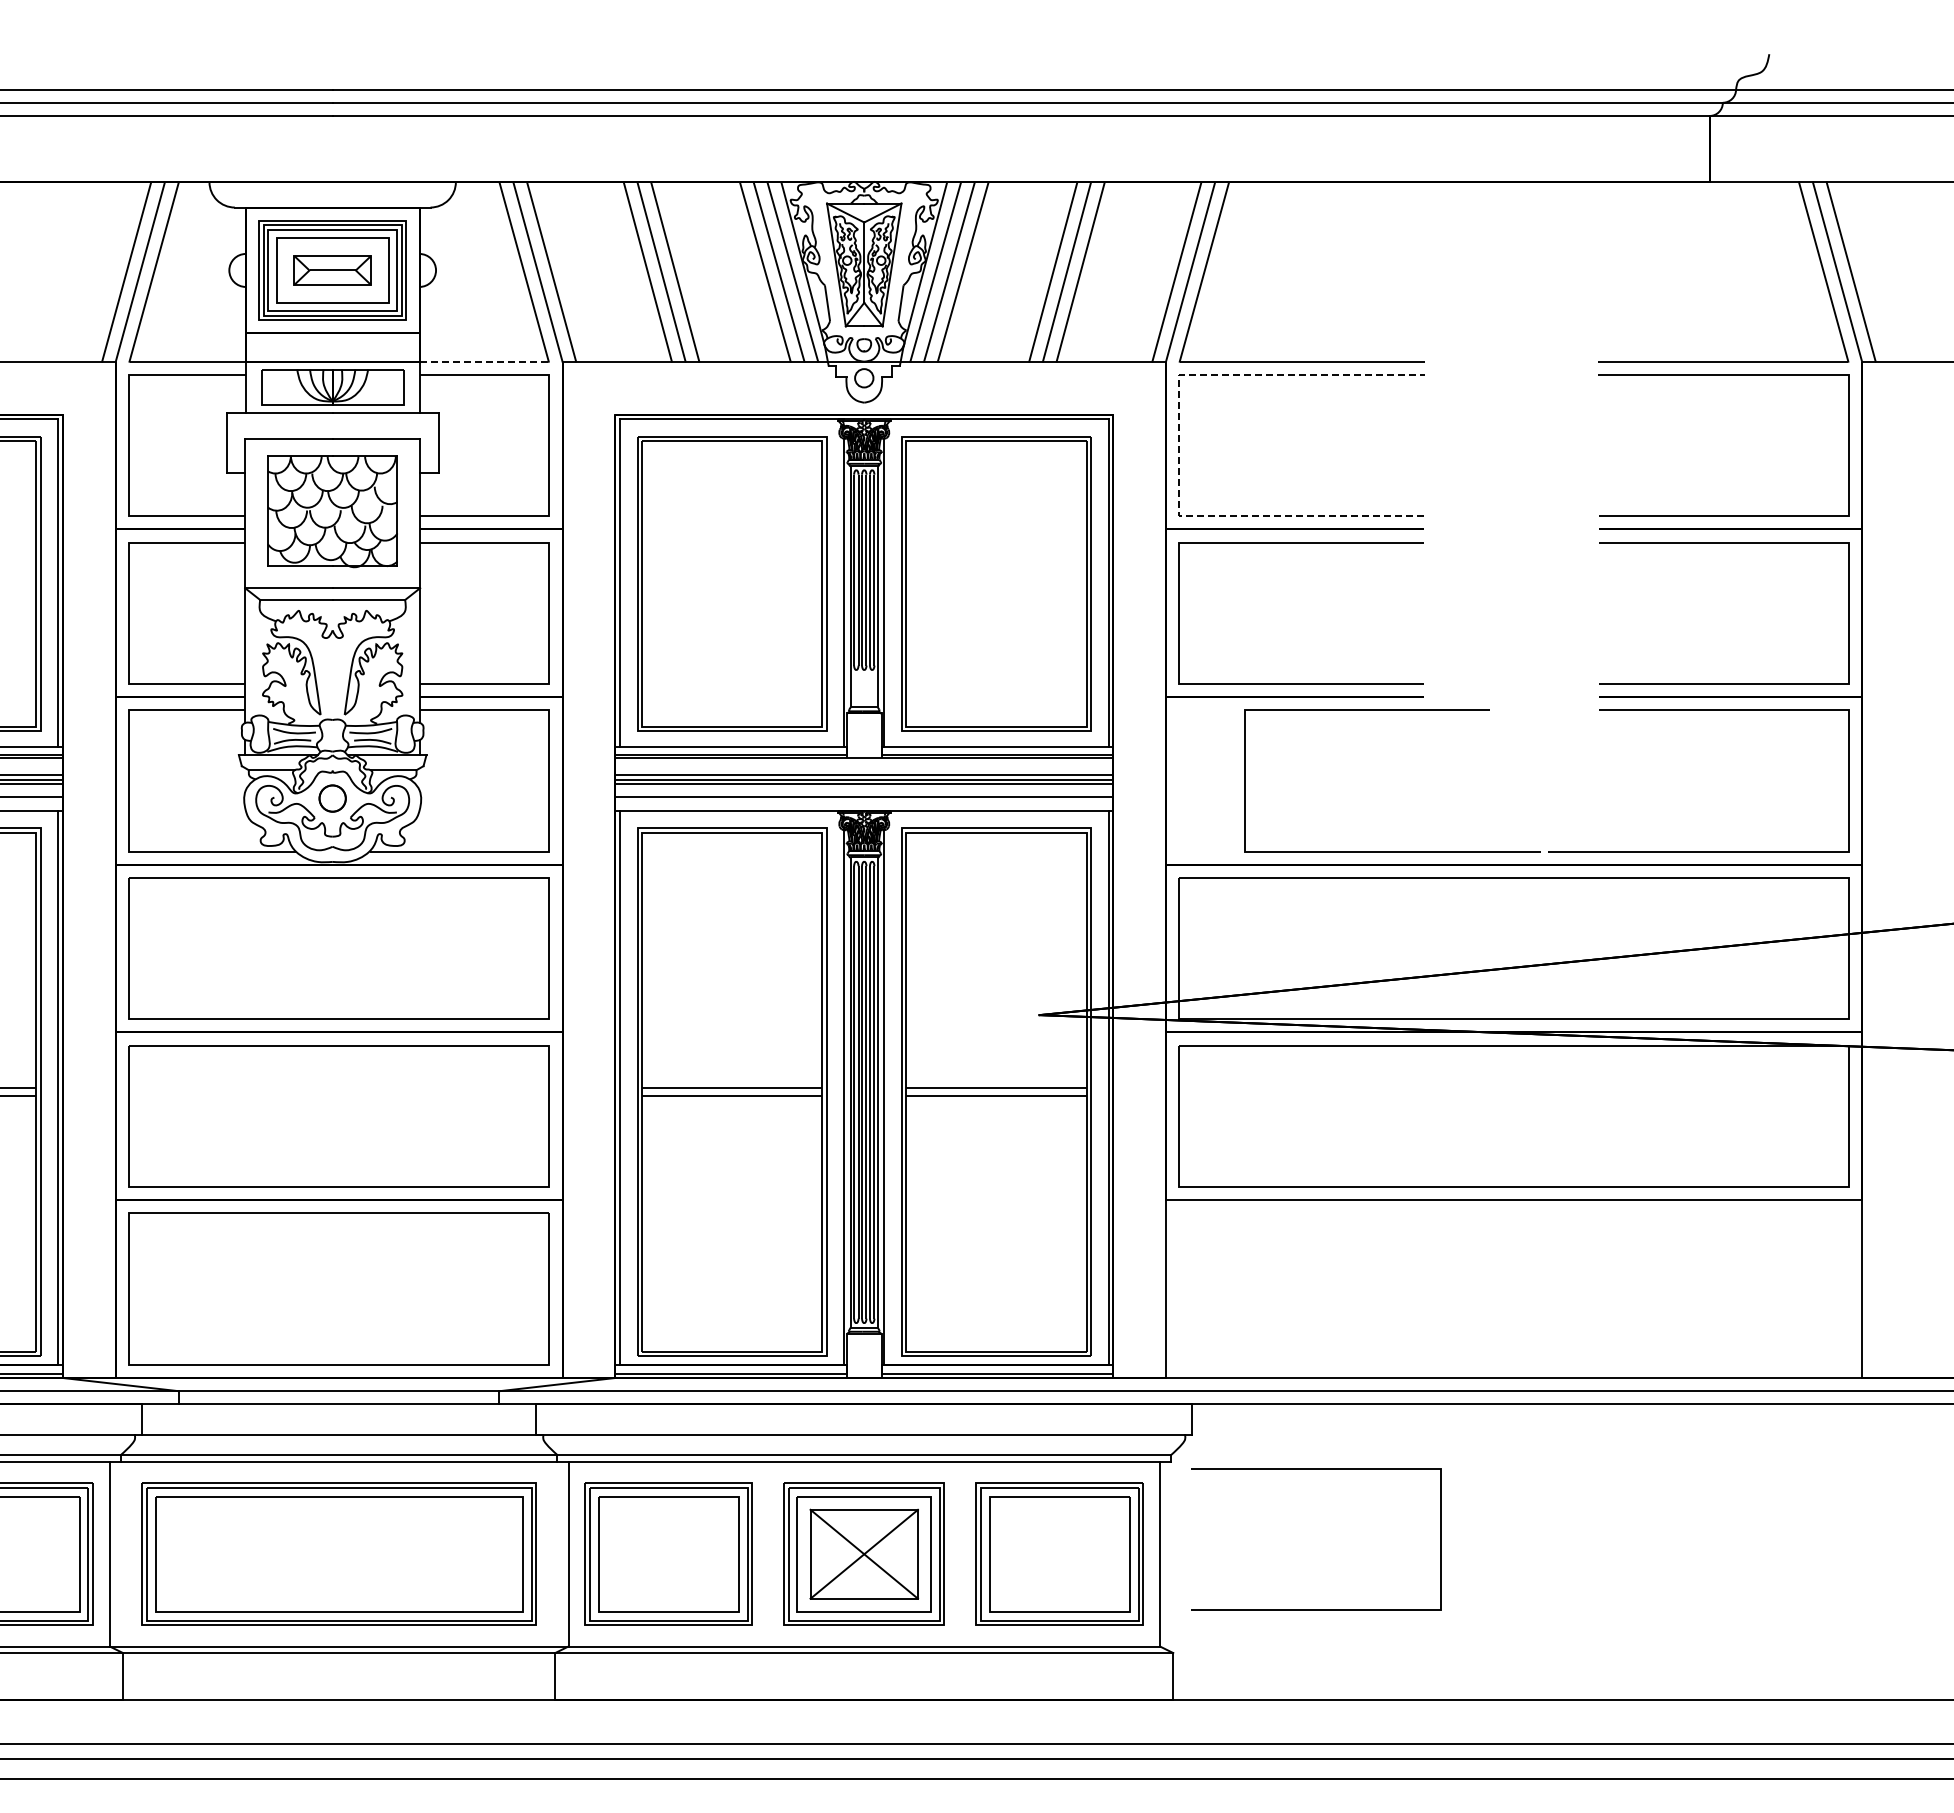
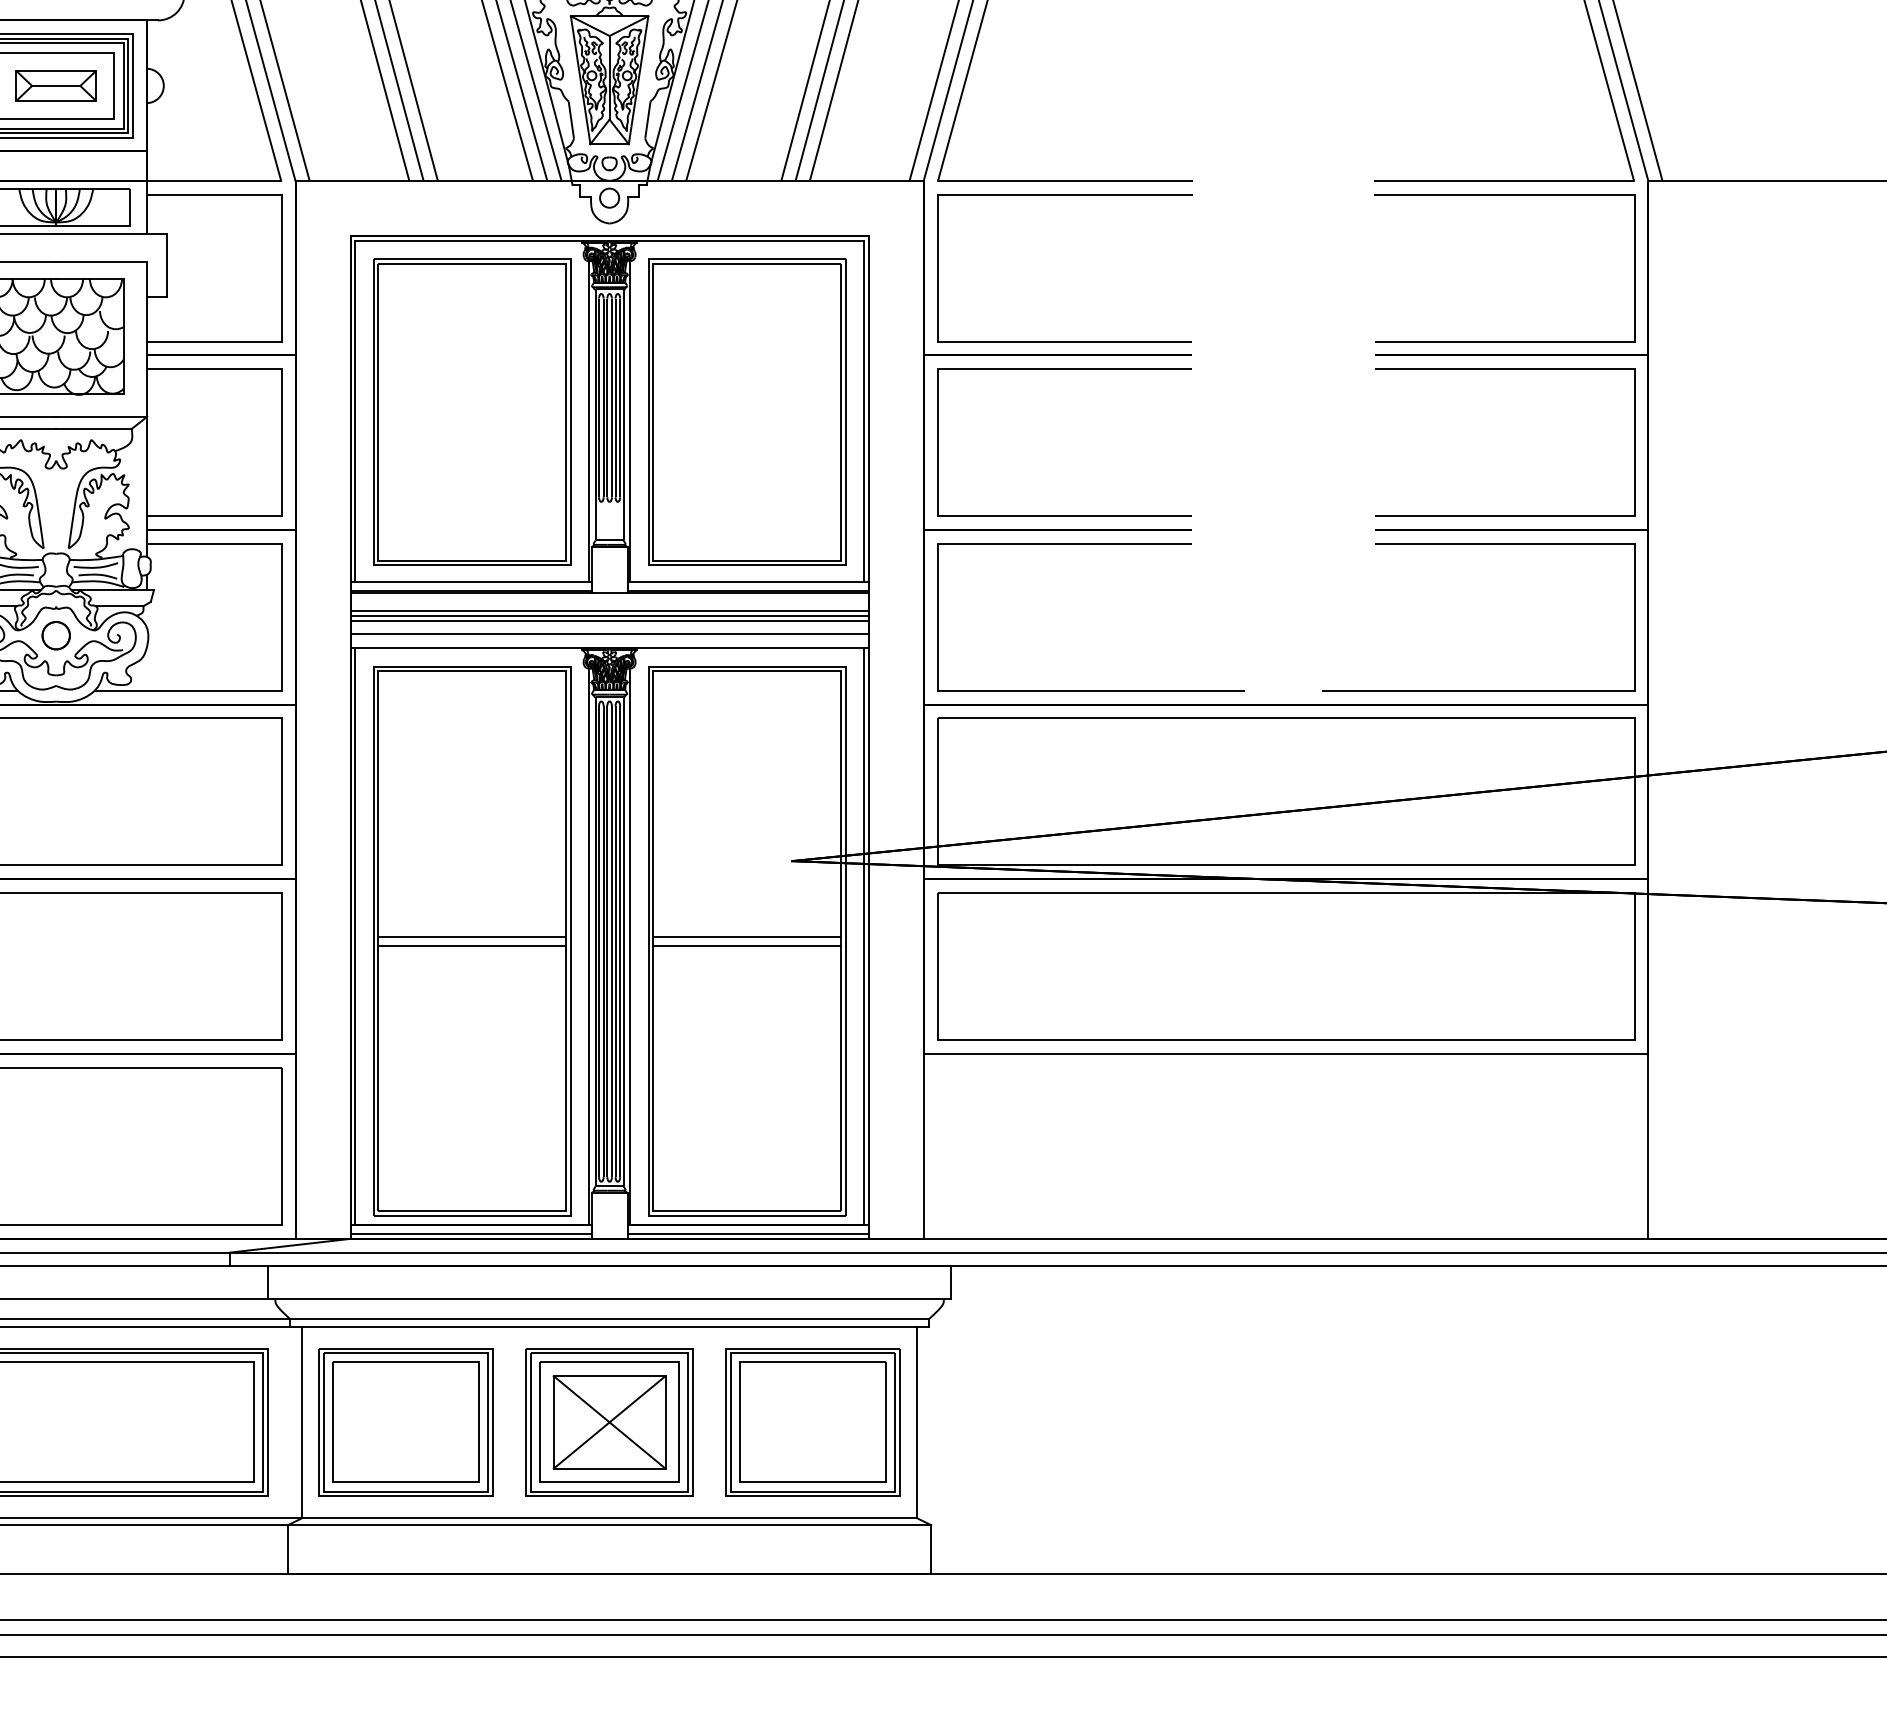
line: (484, 361) -> (214, 180), dashed -> solid
line: (1179, 444) -> (937, 267), dashed -> solid
line: (1392, 710) -> (1090, 544), moved
line: (1316, 1469) -> (1080, 1334), removed

